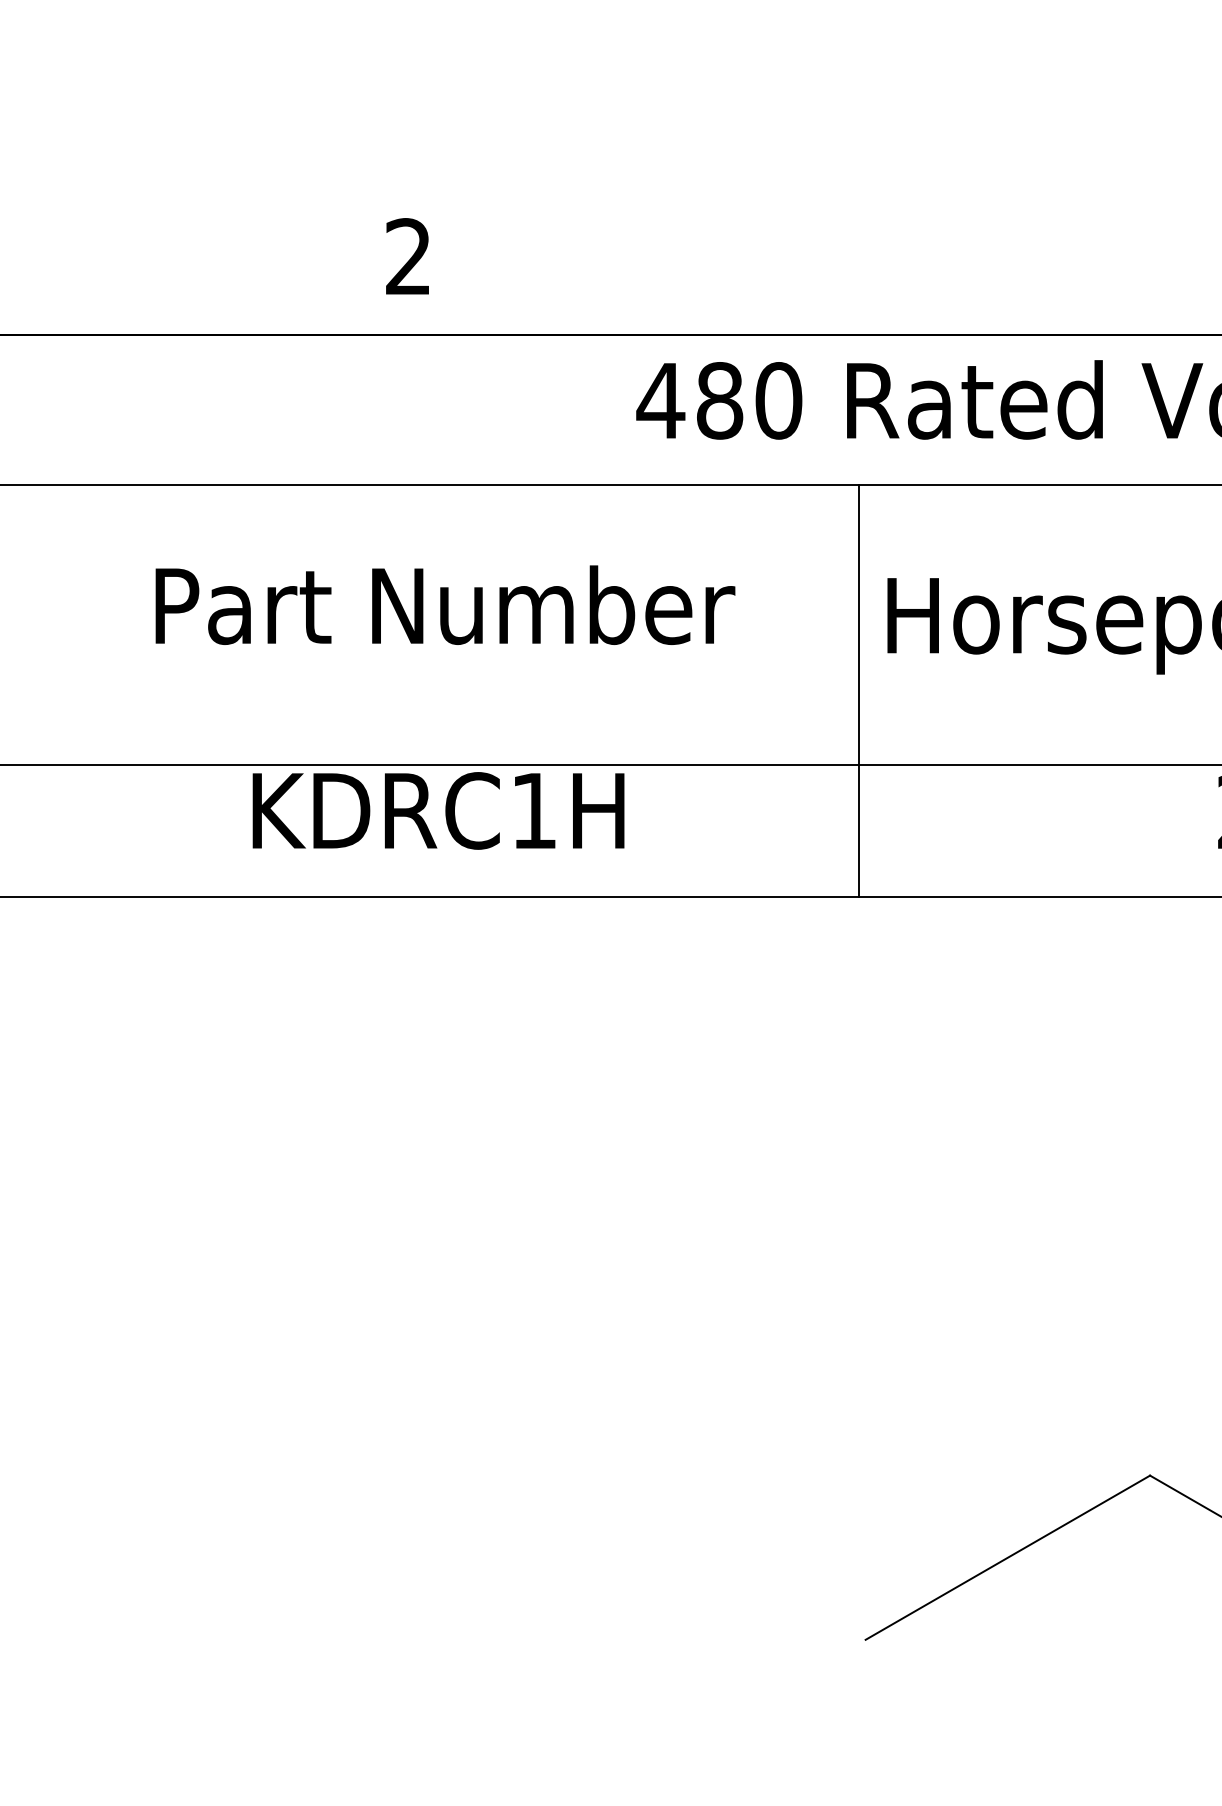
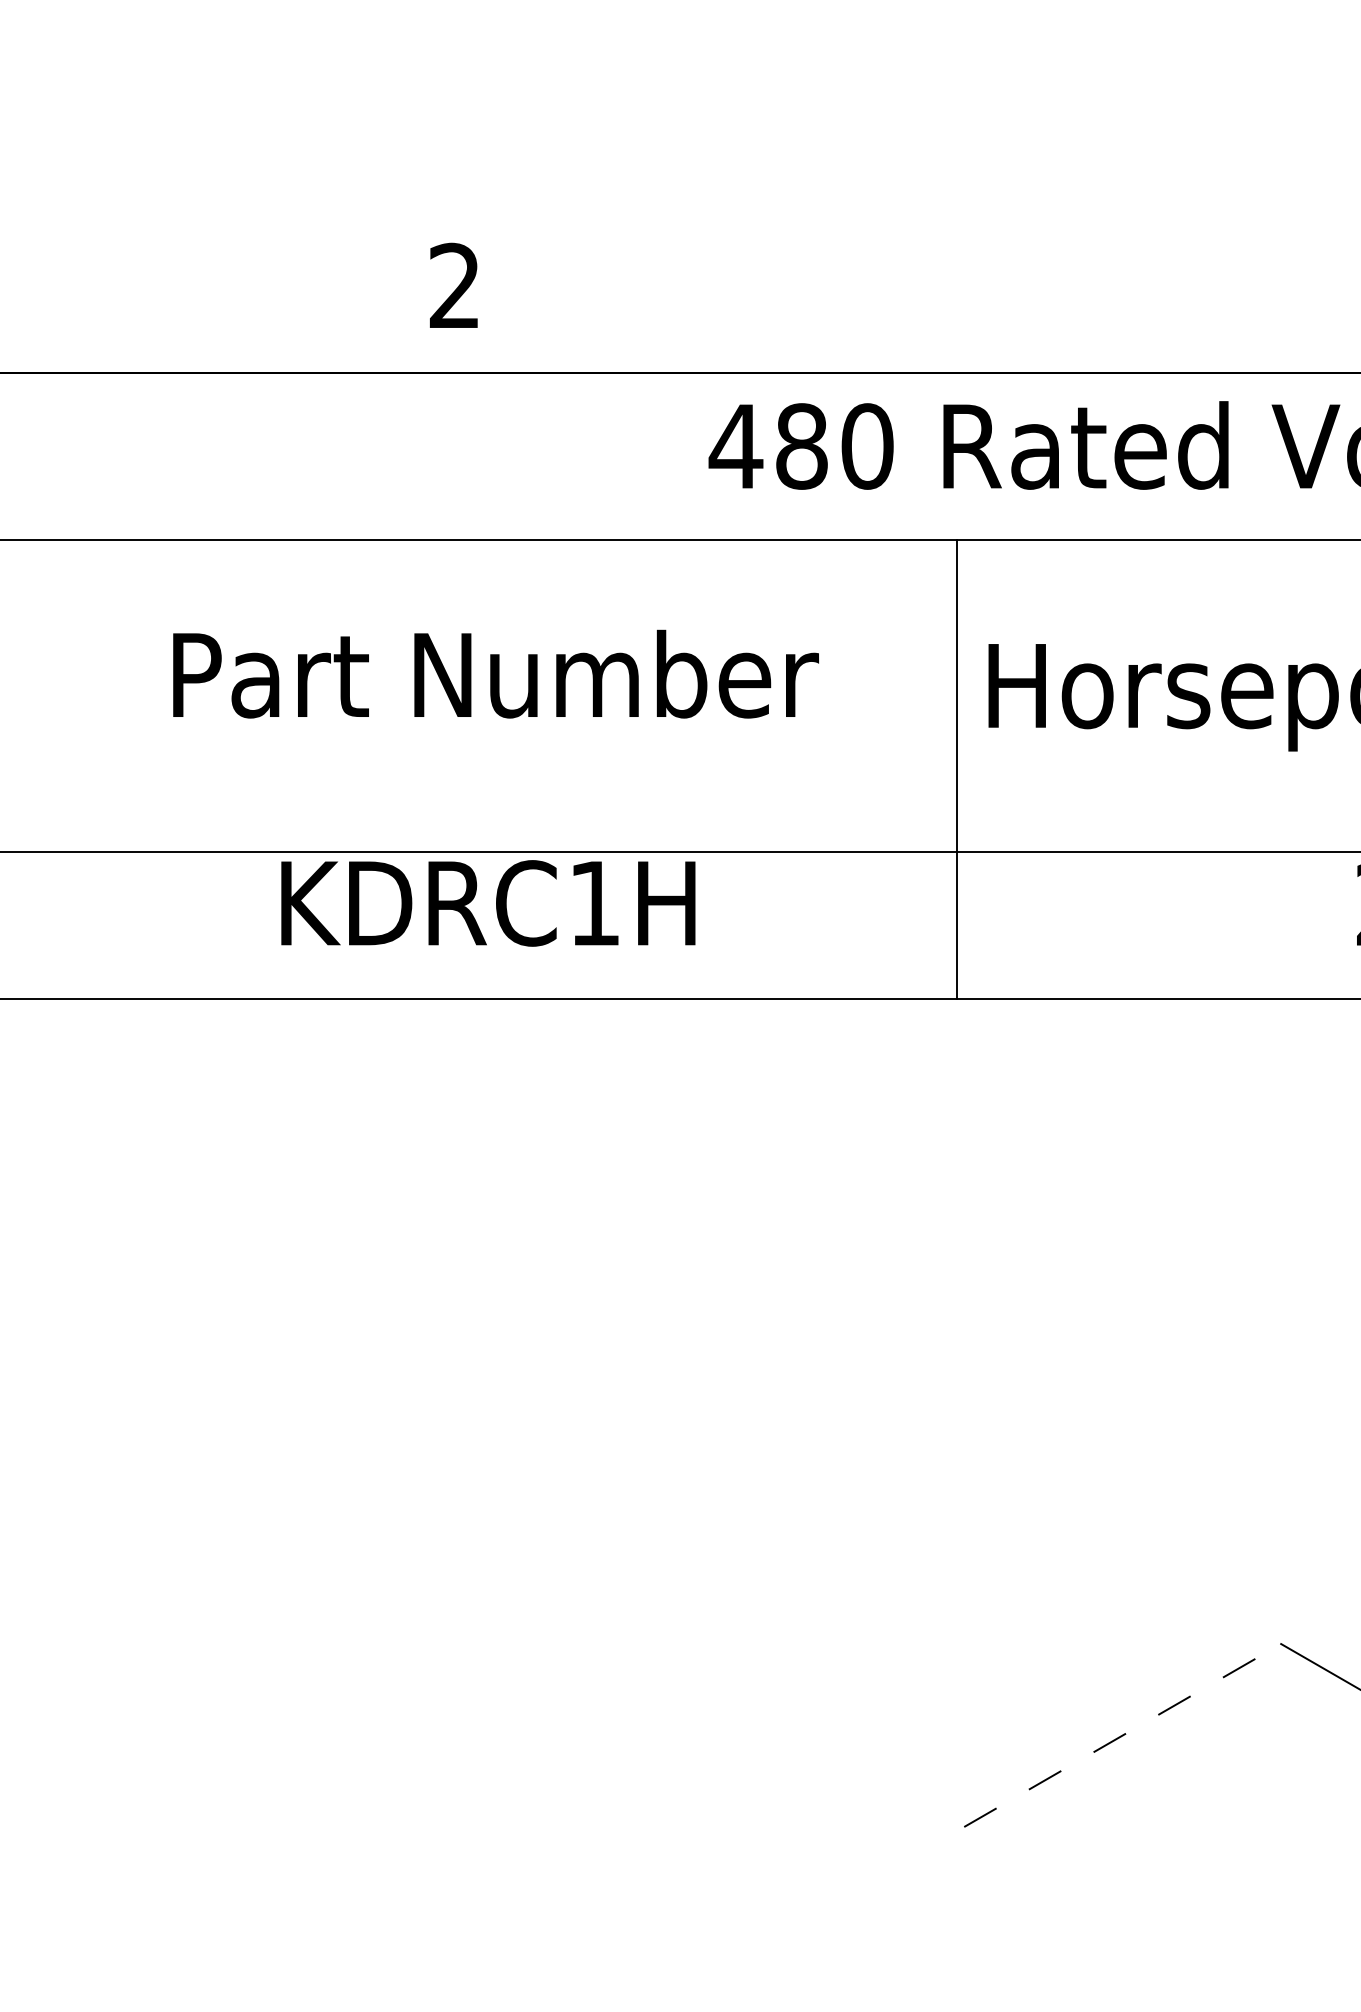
line: (1007, 1557) -> (1122, 1735), solid -> dashed

